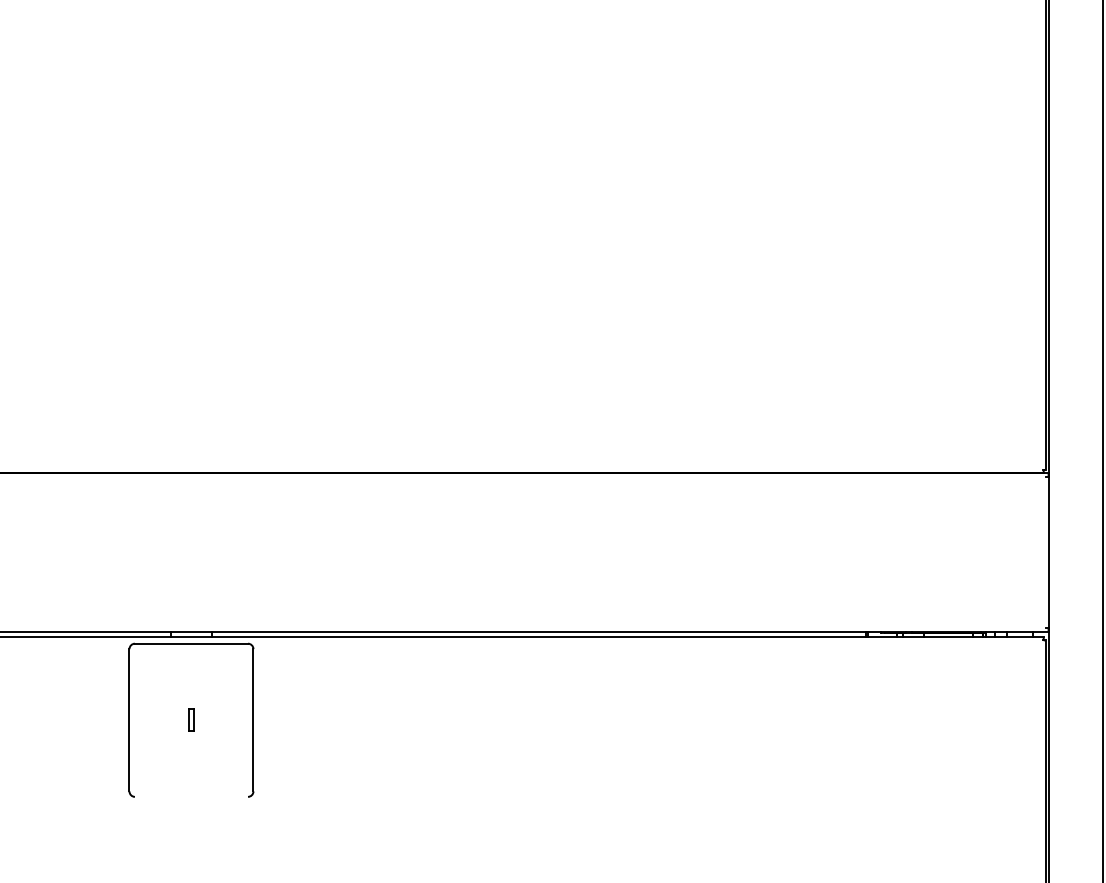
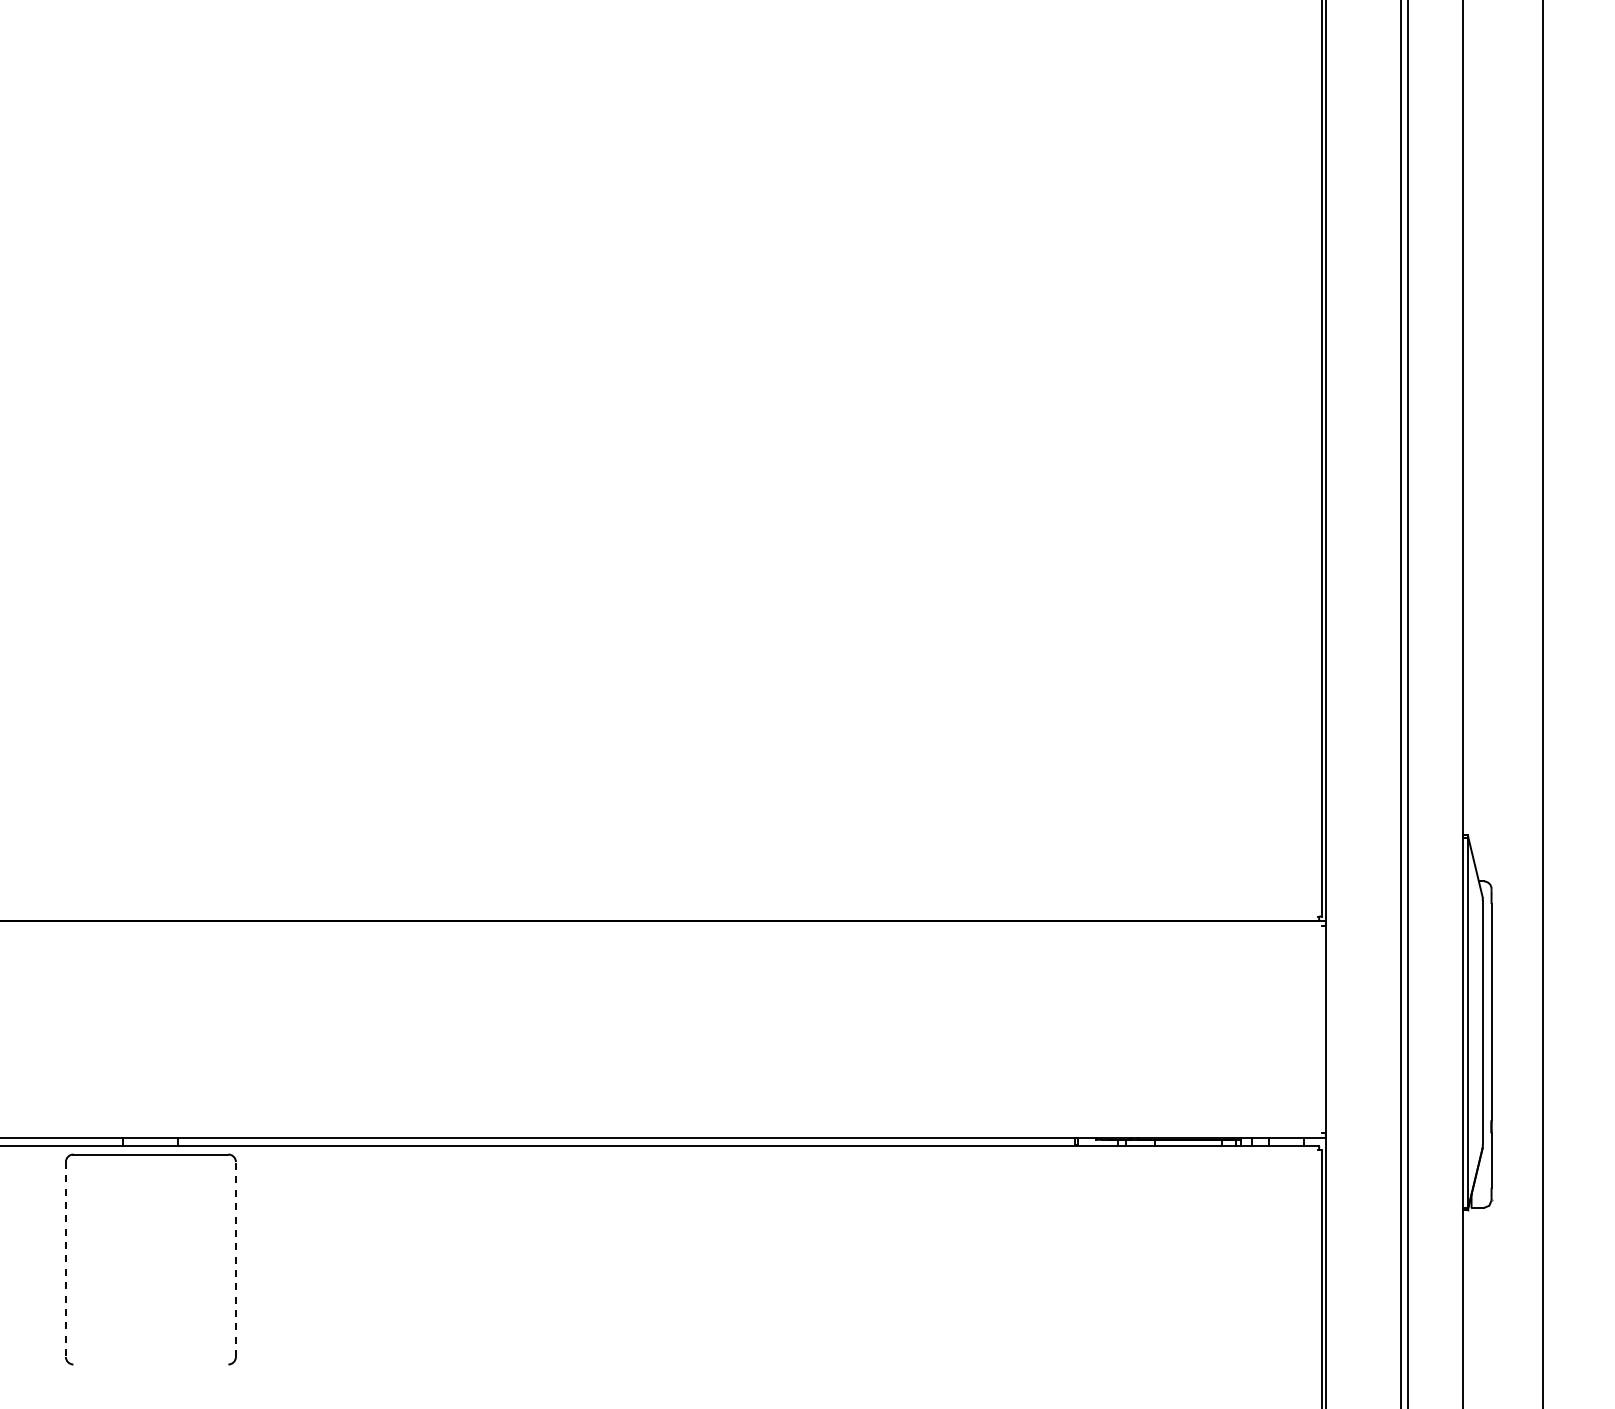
line: (129, 720) -> (65, 1259), solid -> dashed
part: (191, 720) -> (150, 1259), removed
line: (253, 720) -> (235, 1259), solid -> dashed

